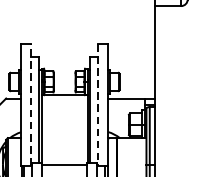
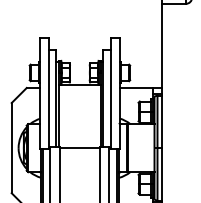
line: (31, 104) -> (49, 93), dashed -> solid
line: (98, 105) -> (110, 94), dashed -> solid

